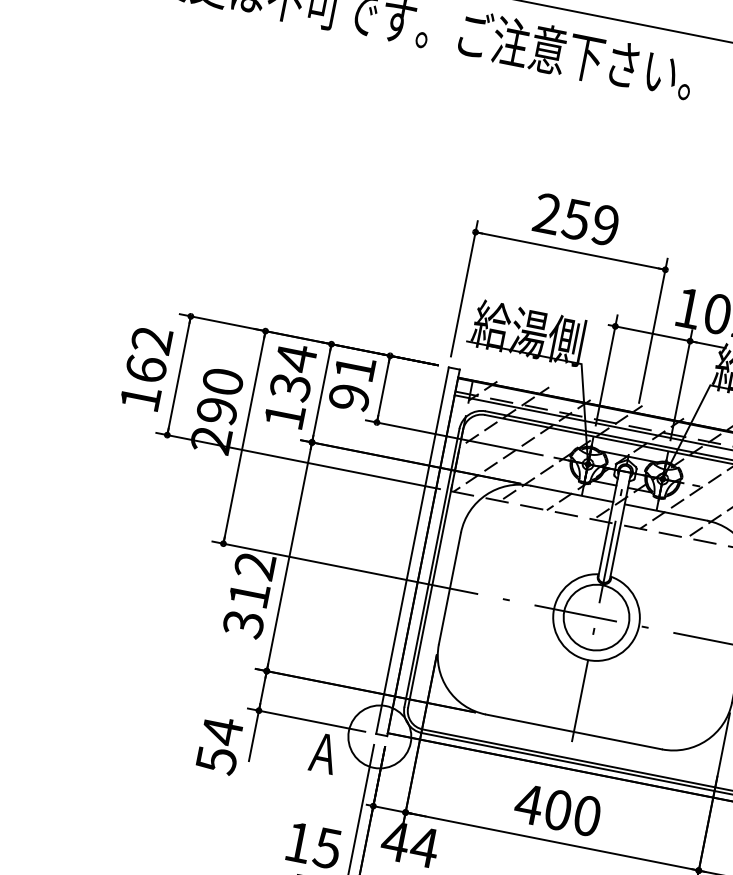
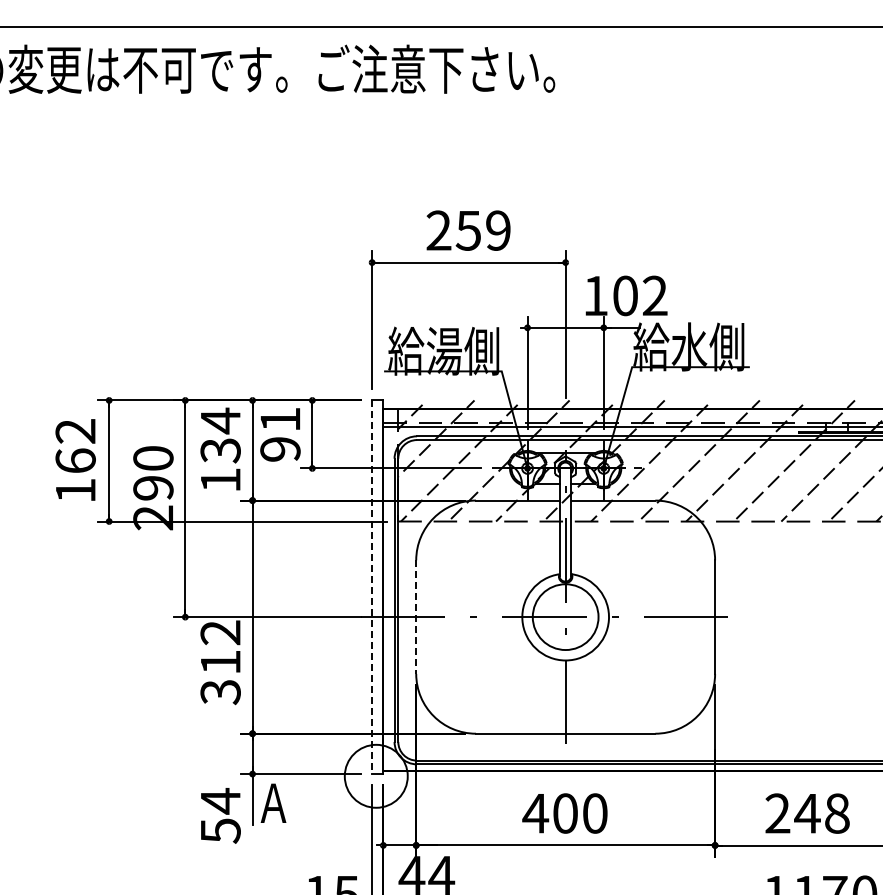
line: (412, 550) -> (372, 587), solid -> dashed
line: (450, 588) -> (416, 617), solid -> dashed
text: (323, 752) -> (273, 802), moved

